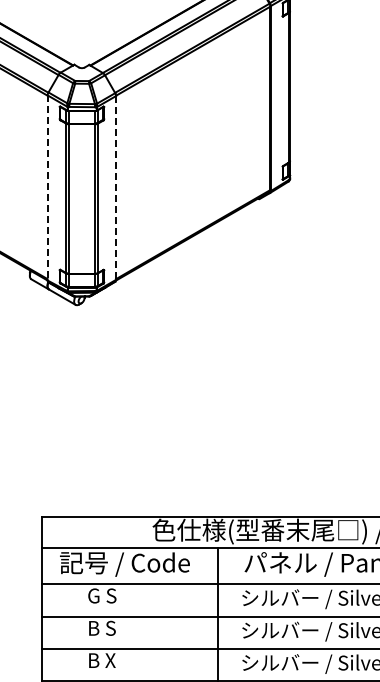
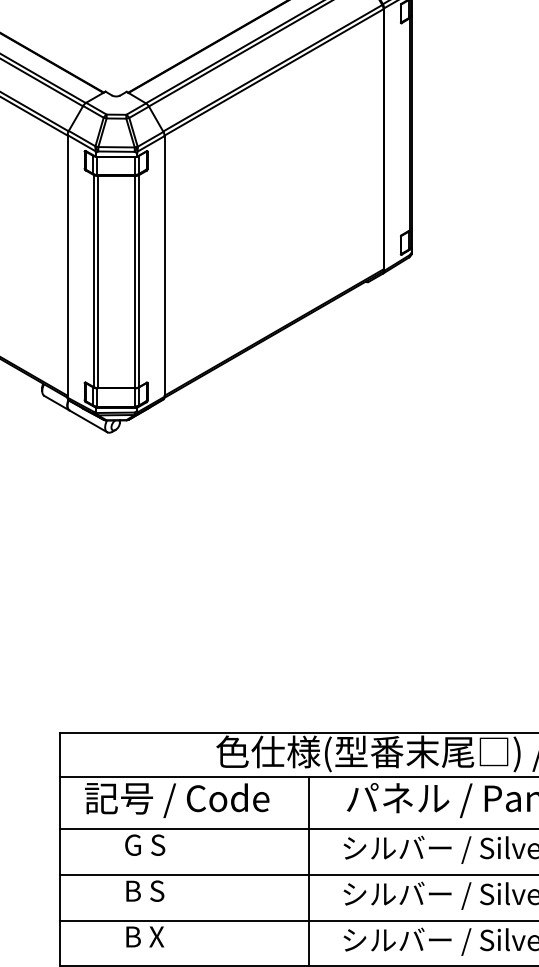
line: (47, 187) -> (67, 265), dashed -> solid
line: (116, 187) -> (165, 265), dashed -> solid

